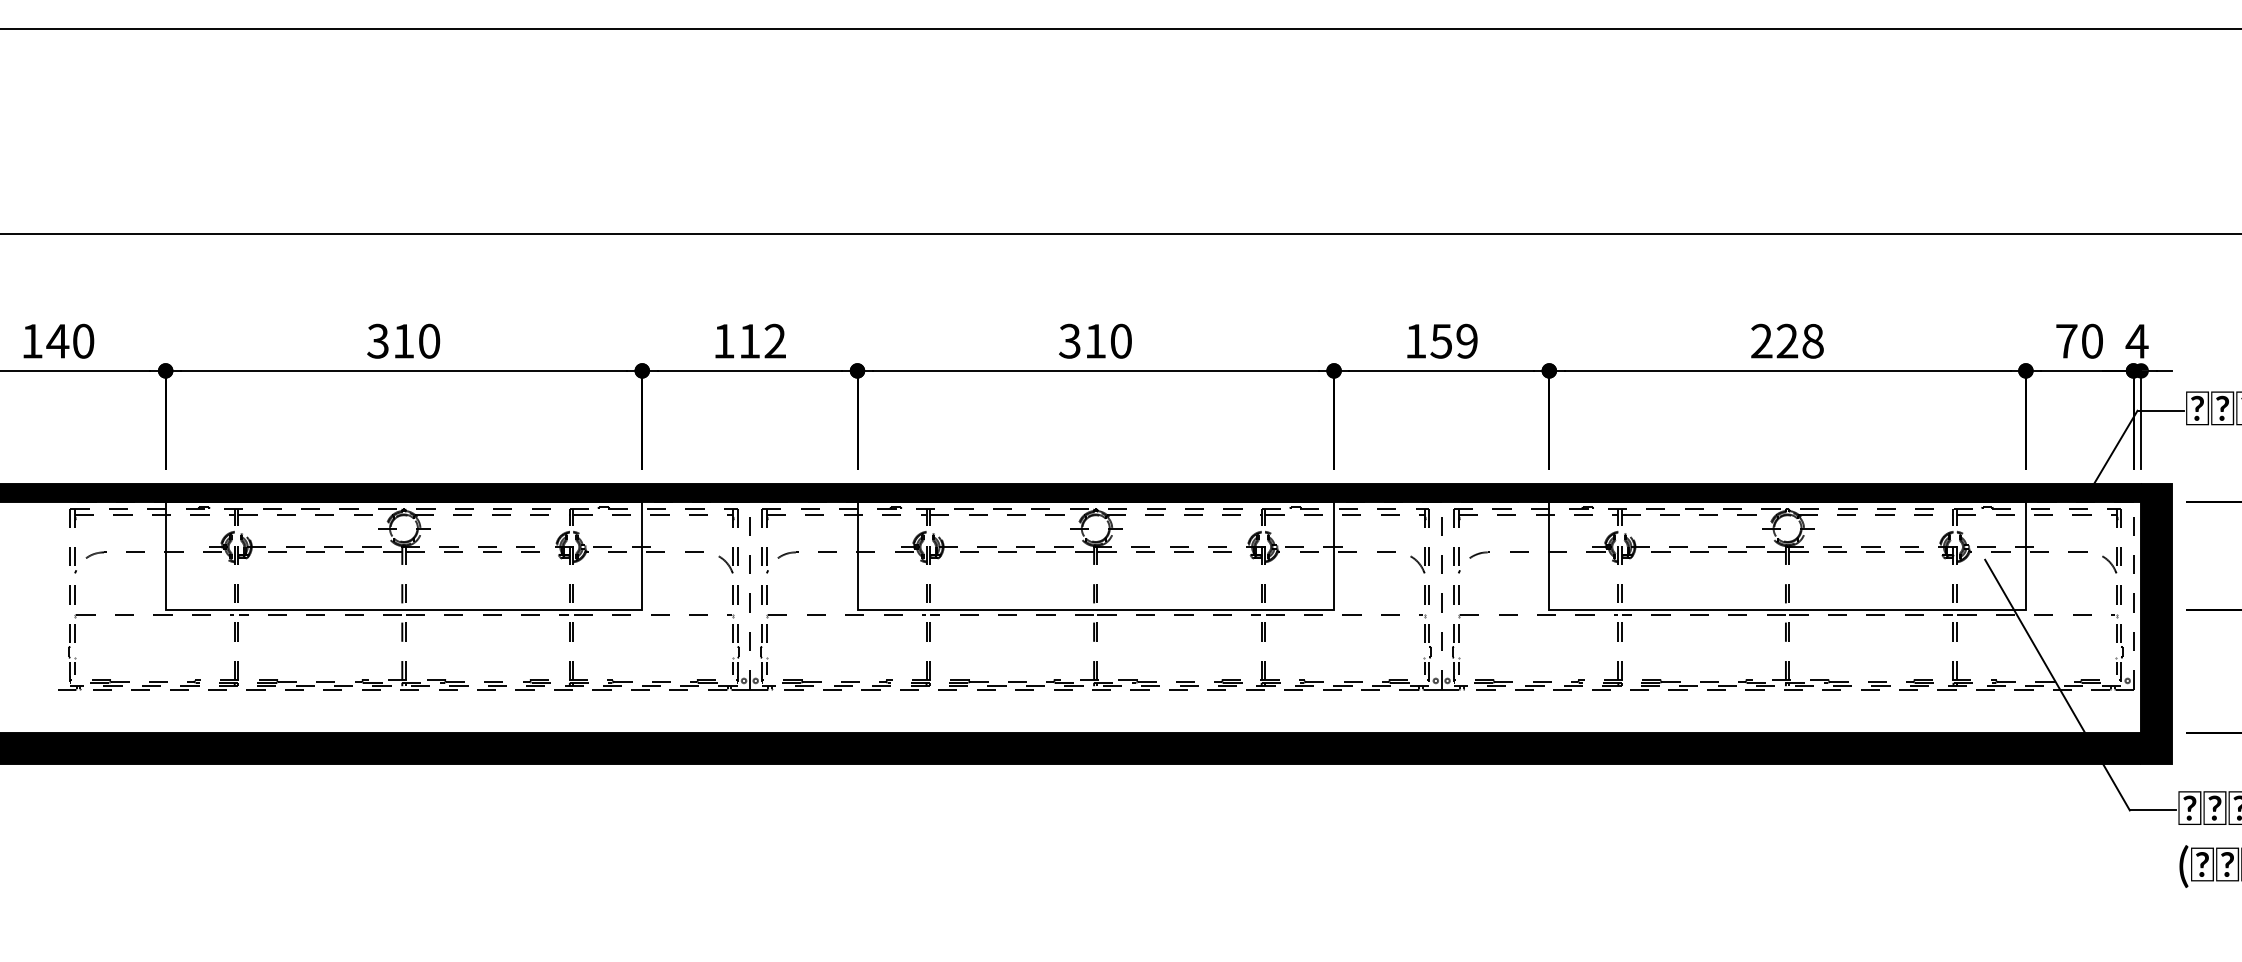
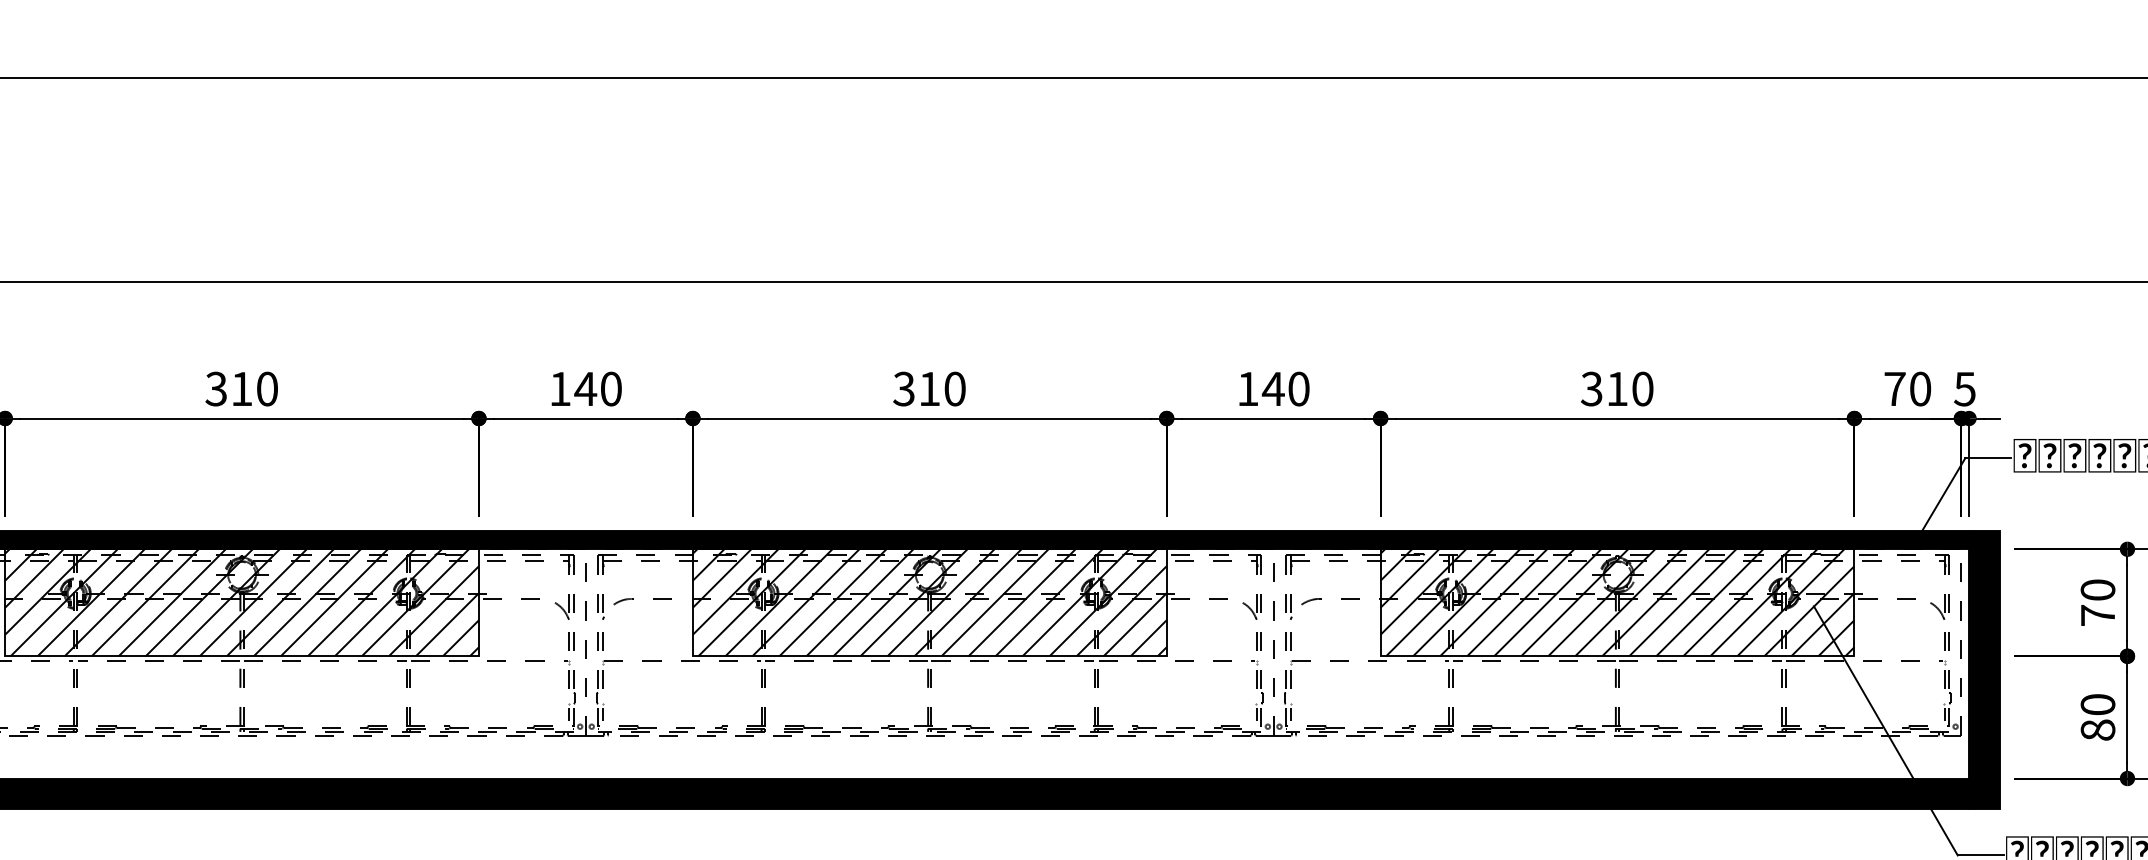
text: (761, 340) -> (597, 388), 112 -> 140
text: (1453, 340) -> (1285, 388), 159 -> 140
text: (1786, 340) -> (1616, 388), 228 -> 310
text: (2136, 341) -> (1964, 389), 4 -> 5
hatch: (403, 556) -> (241, 603), added
hatch: (1095, 556) -> (929, 603), added
hatch: (1787, 556) -> (1617, 603), added

